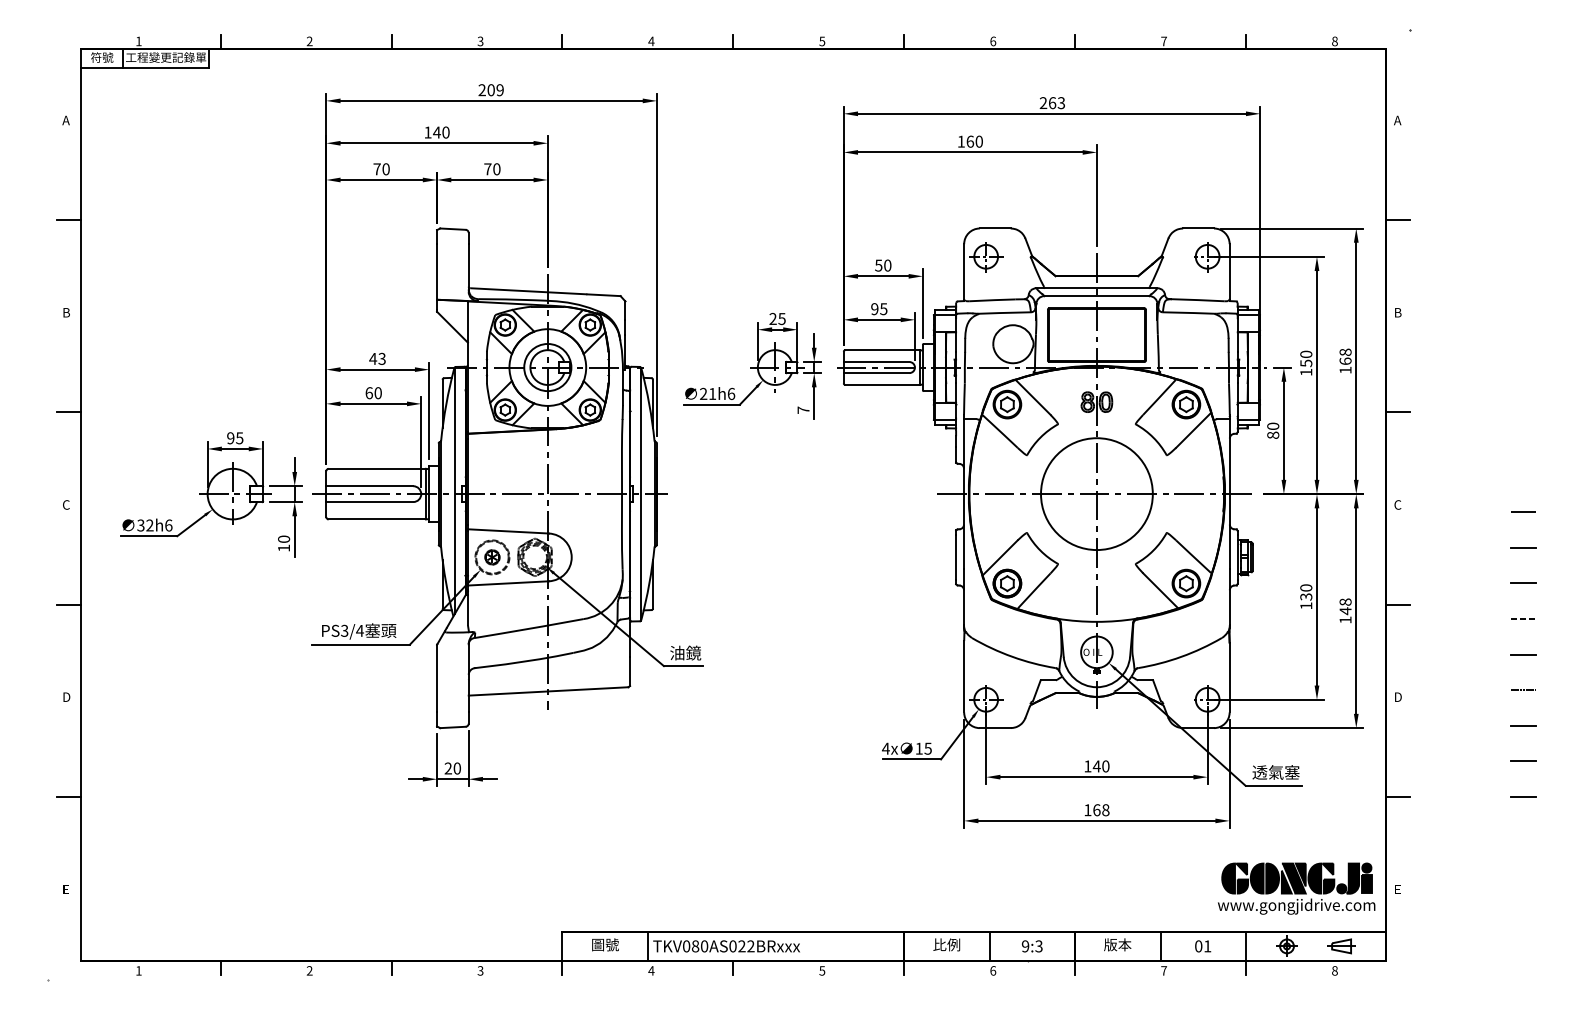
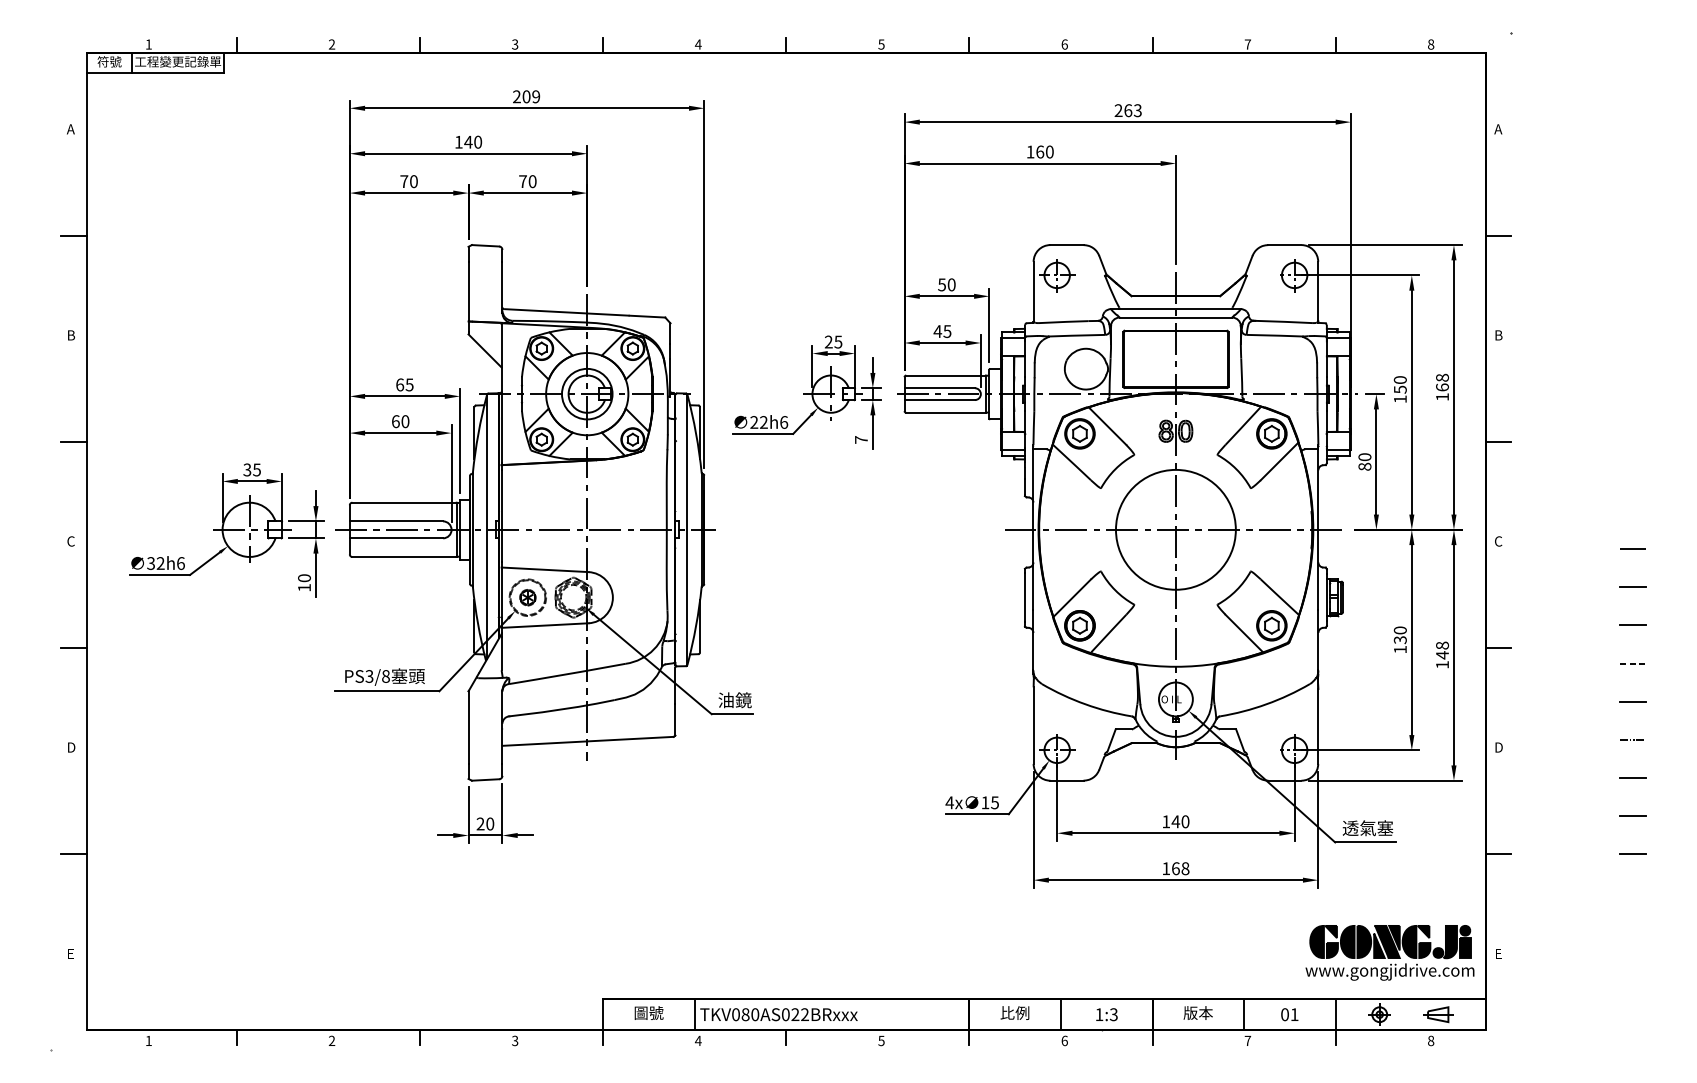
text: (874, 309) -> (937, 331), 95 -> 45
text: (377, 358) -> (404, 384), 43 -> 65
text: (712, 393) -> (763, 422), 21h6 -> 22h6
text: (230, 437) -> (247, 469), 95 -> 35
text: (359, 630) -> (385, 676), PS3/4 -> PS3/8
text: (1025, 946) -> (1099, 1014), 9:3 -> 1:3

